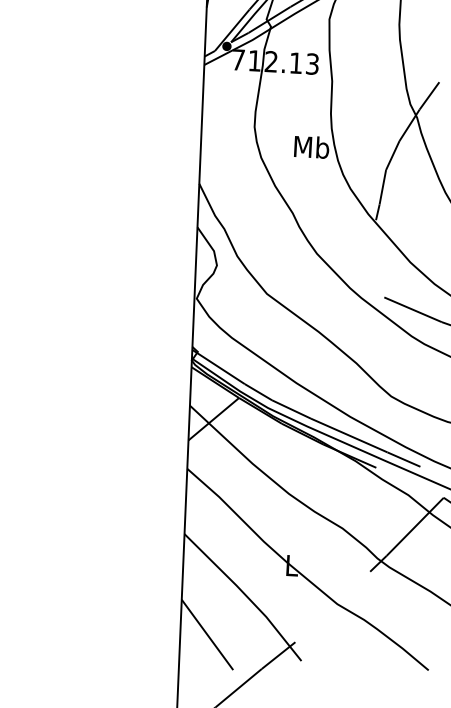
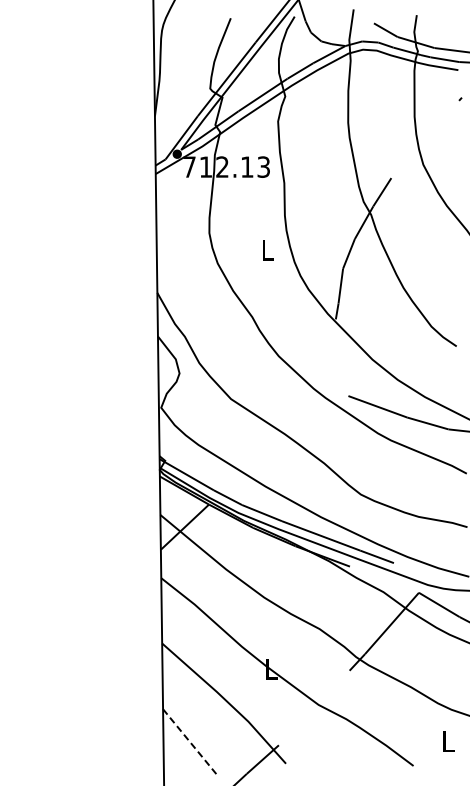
text: (311, 147) -> (267, 250), Mb -> L
line: (207, 634) -> (190, 742), solid -> dashed

